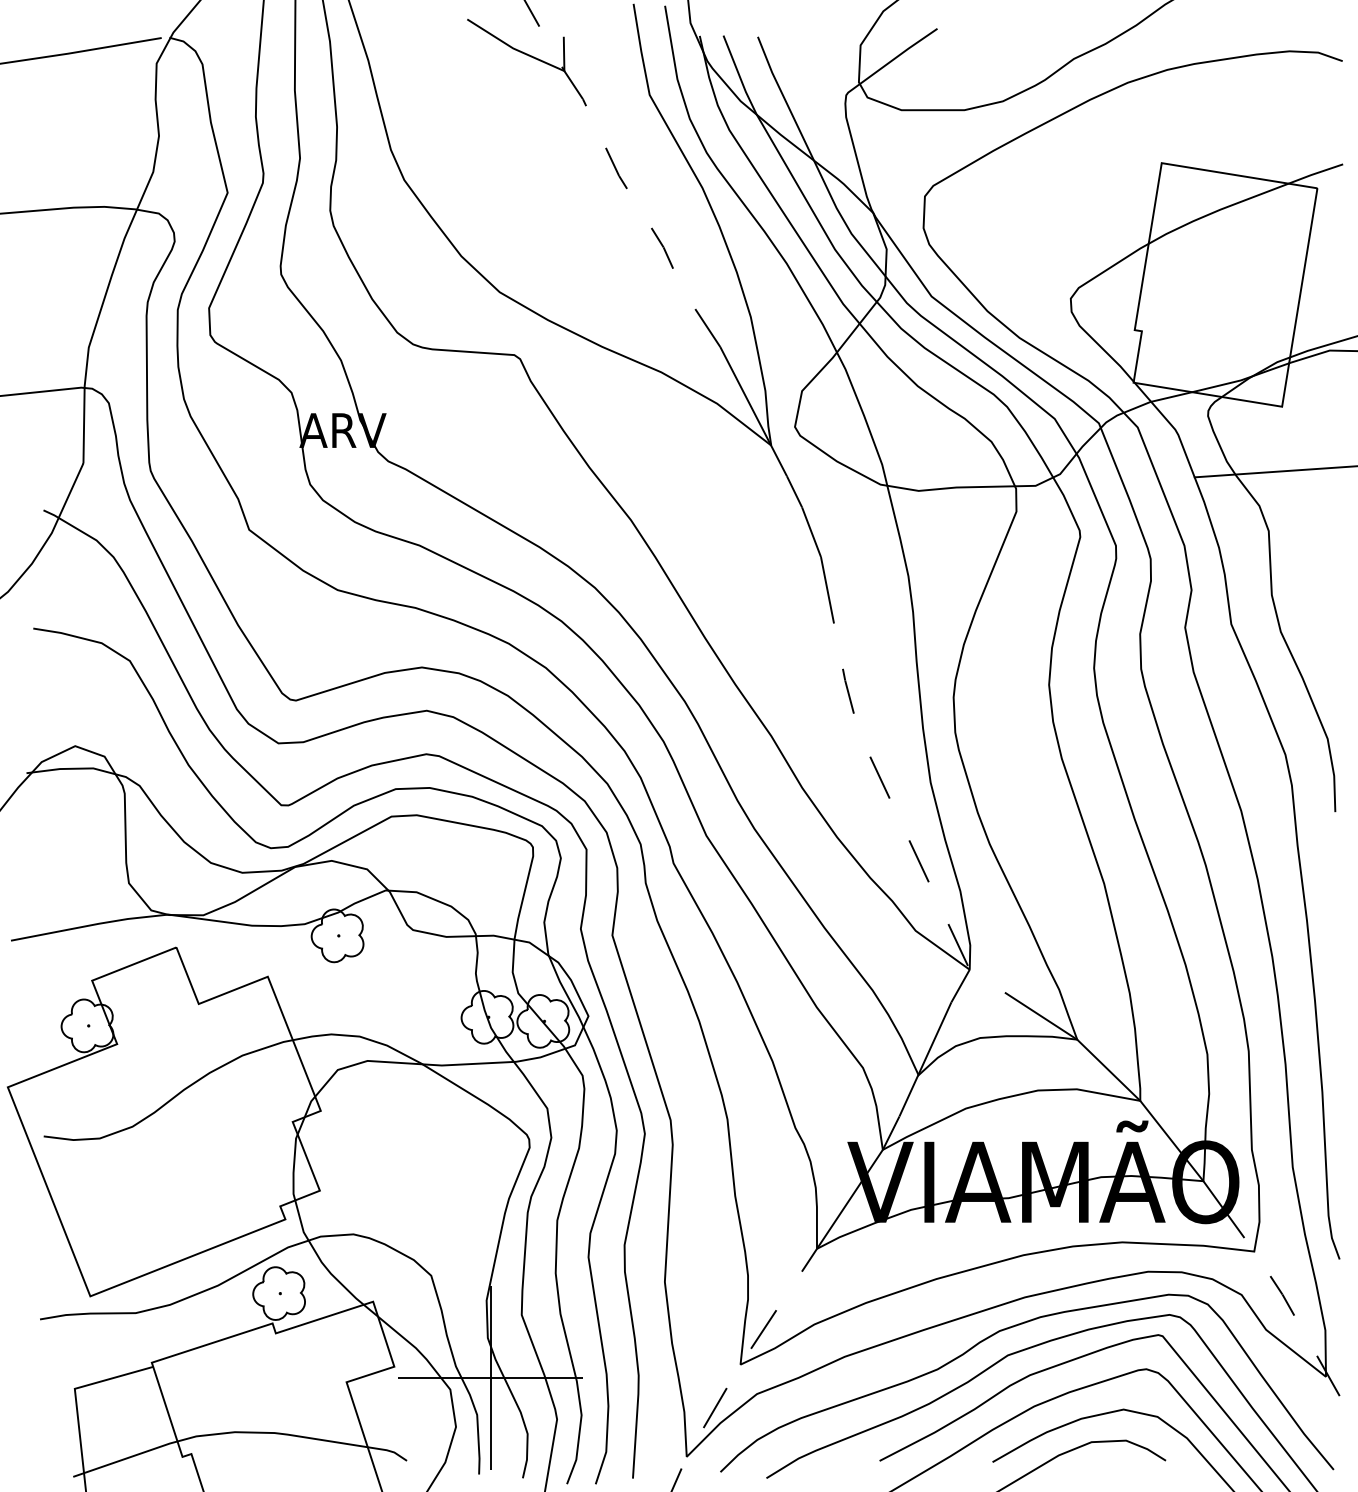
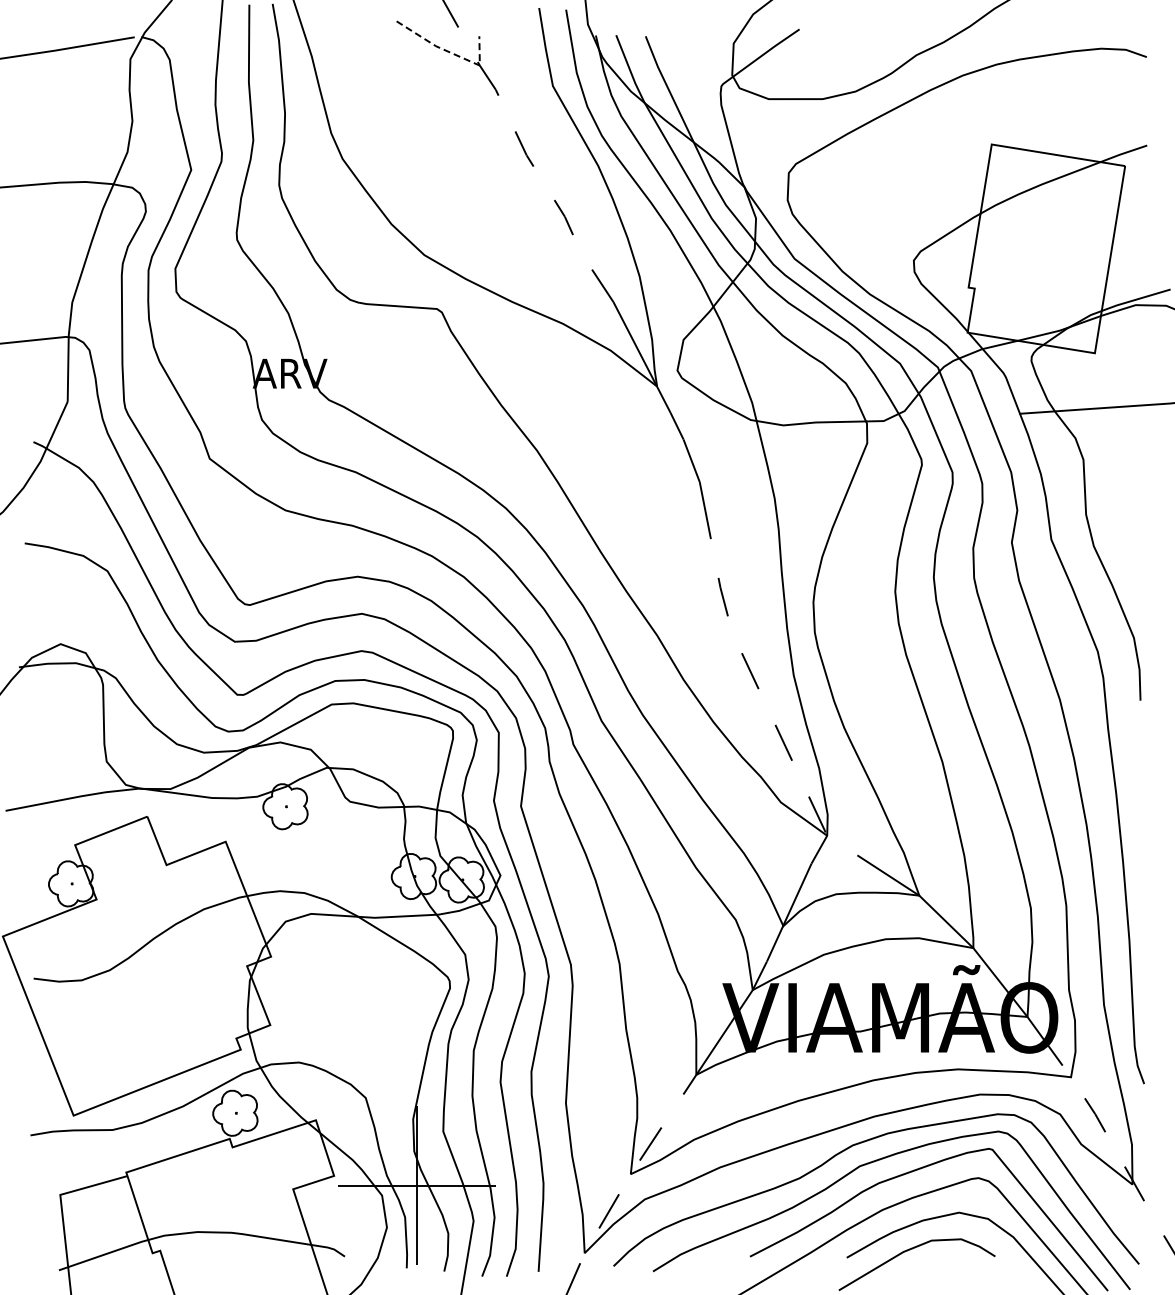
line: (530, 55) -> (450, 52), solid -> dashed

